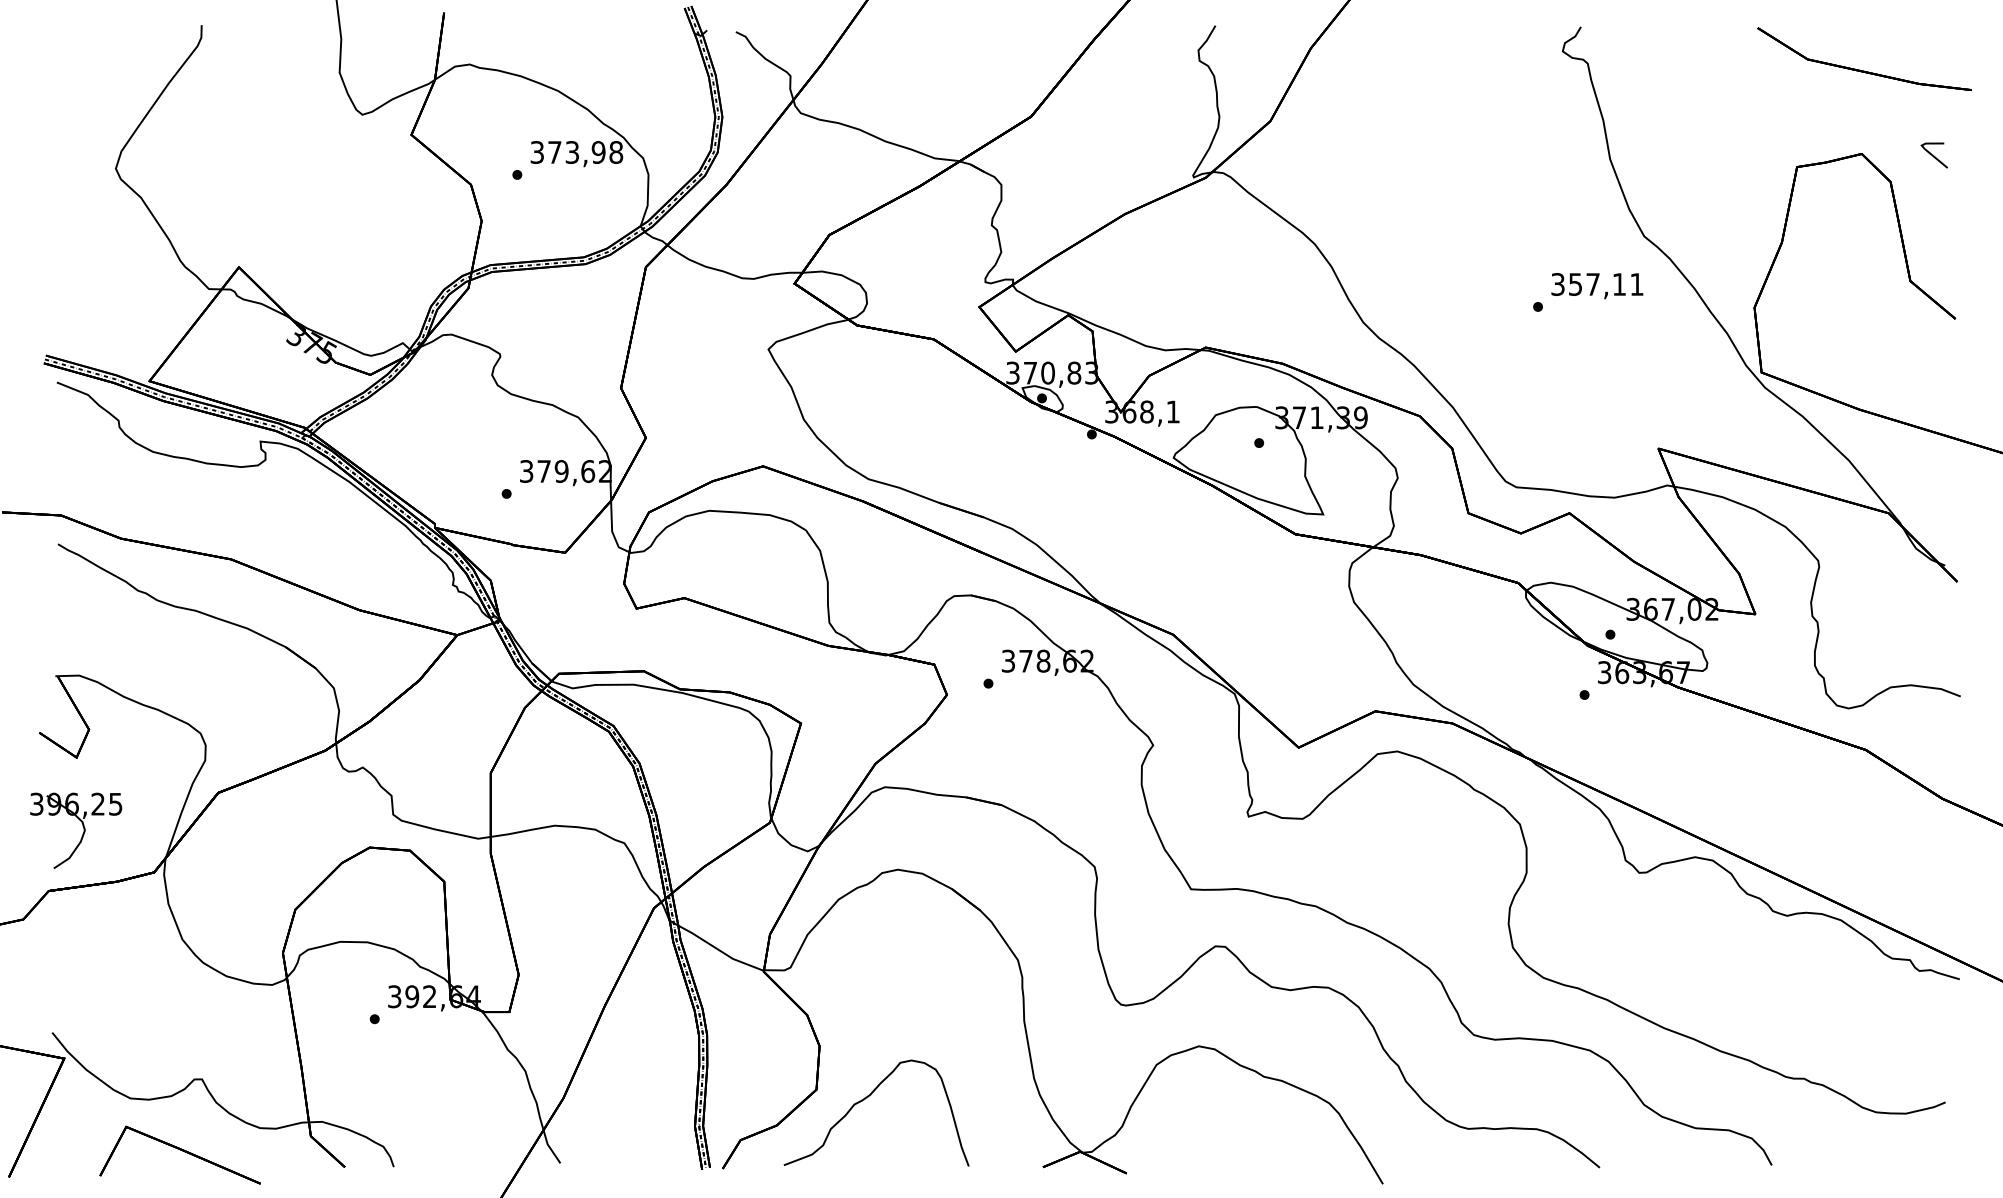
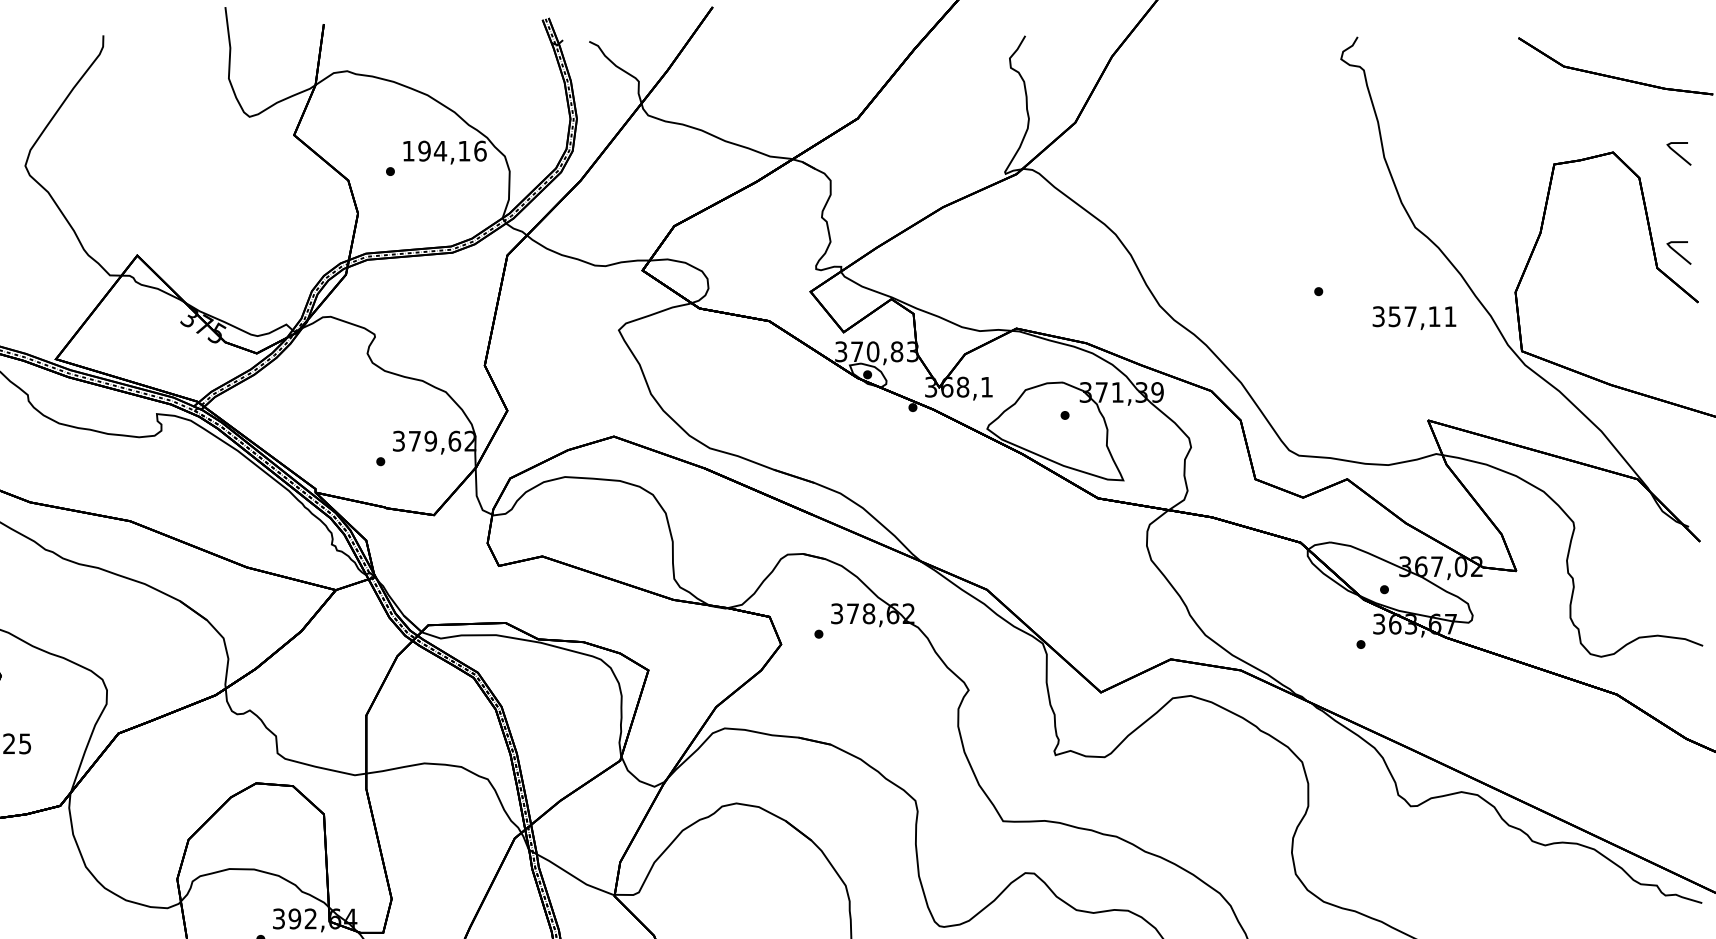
text: (576, 152) -> (444, 151), 373,98 -> 194,16
line: (1933, 264) -> (1678, 253), added
text: (1597, 286) -> (1414, 318), moved

